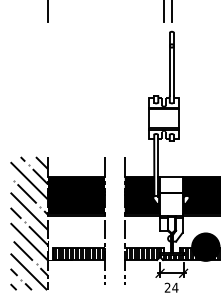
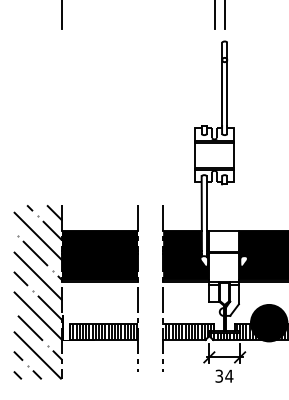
text: (167, 287) -> (219, 375), 24 -> 34

